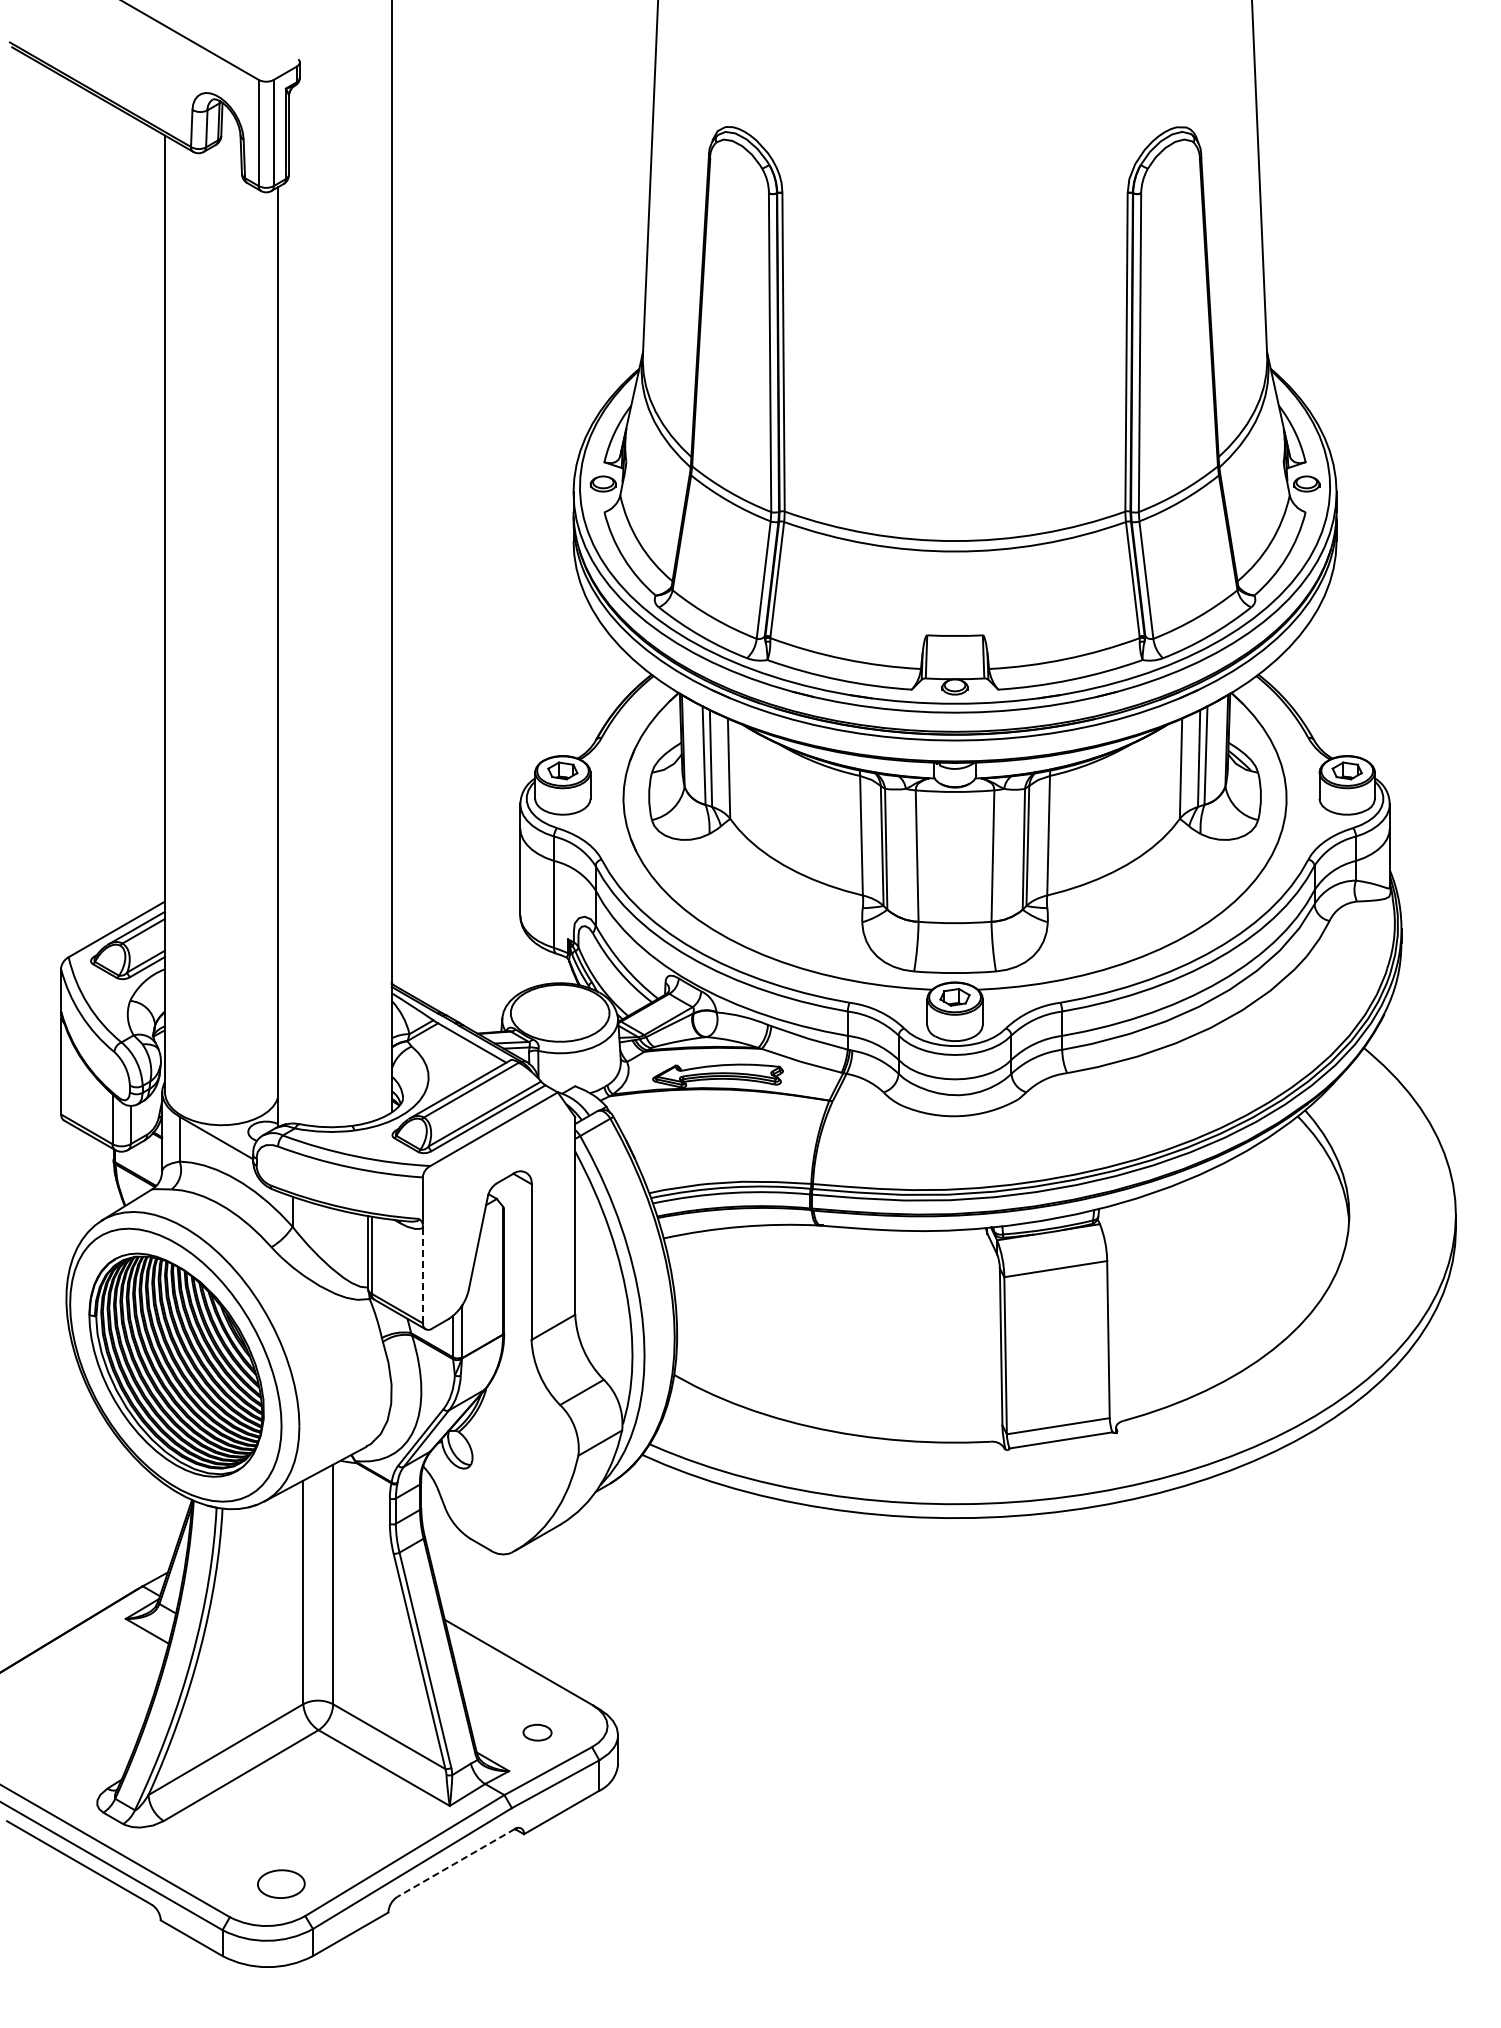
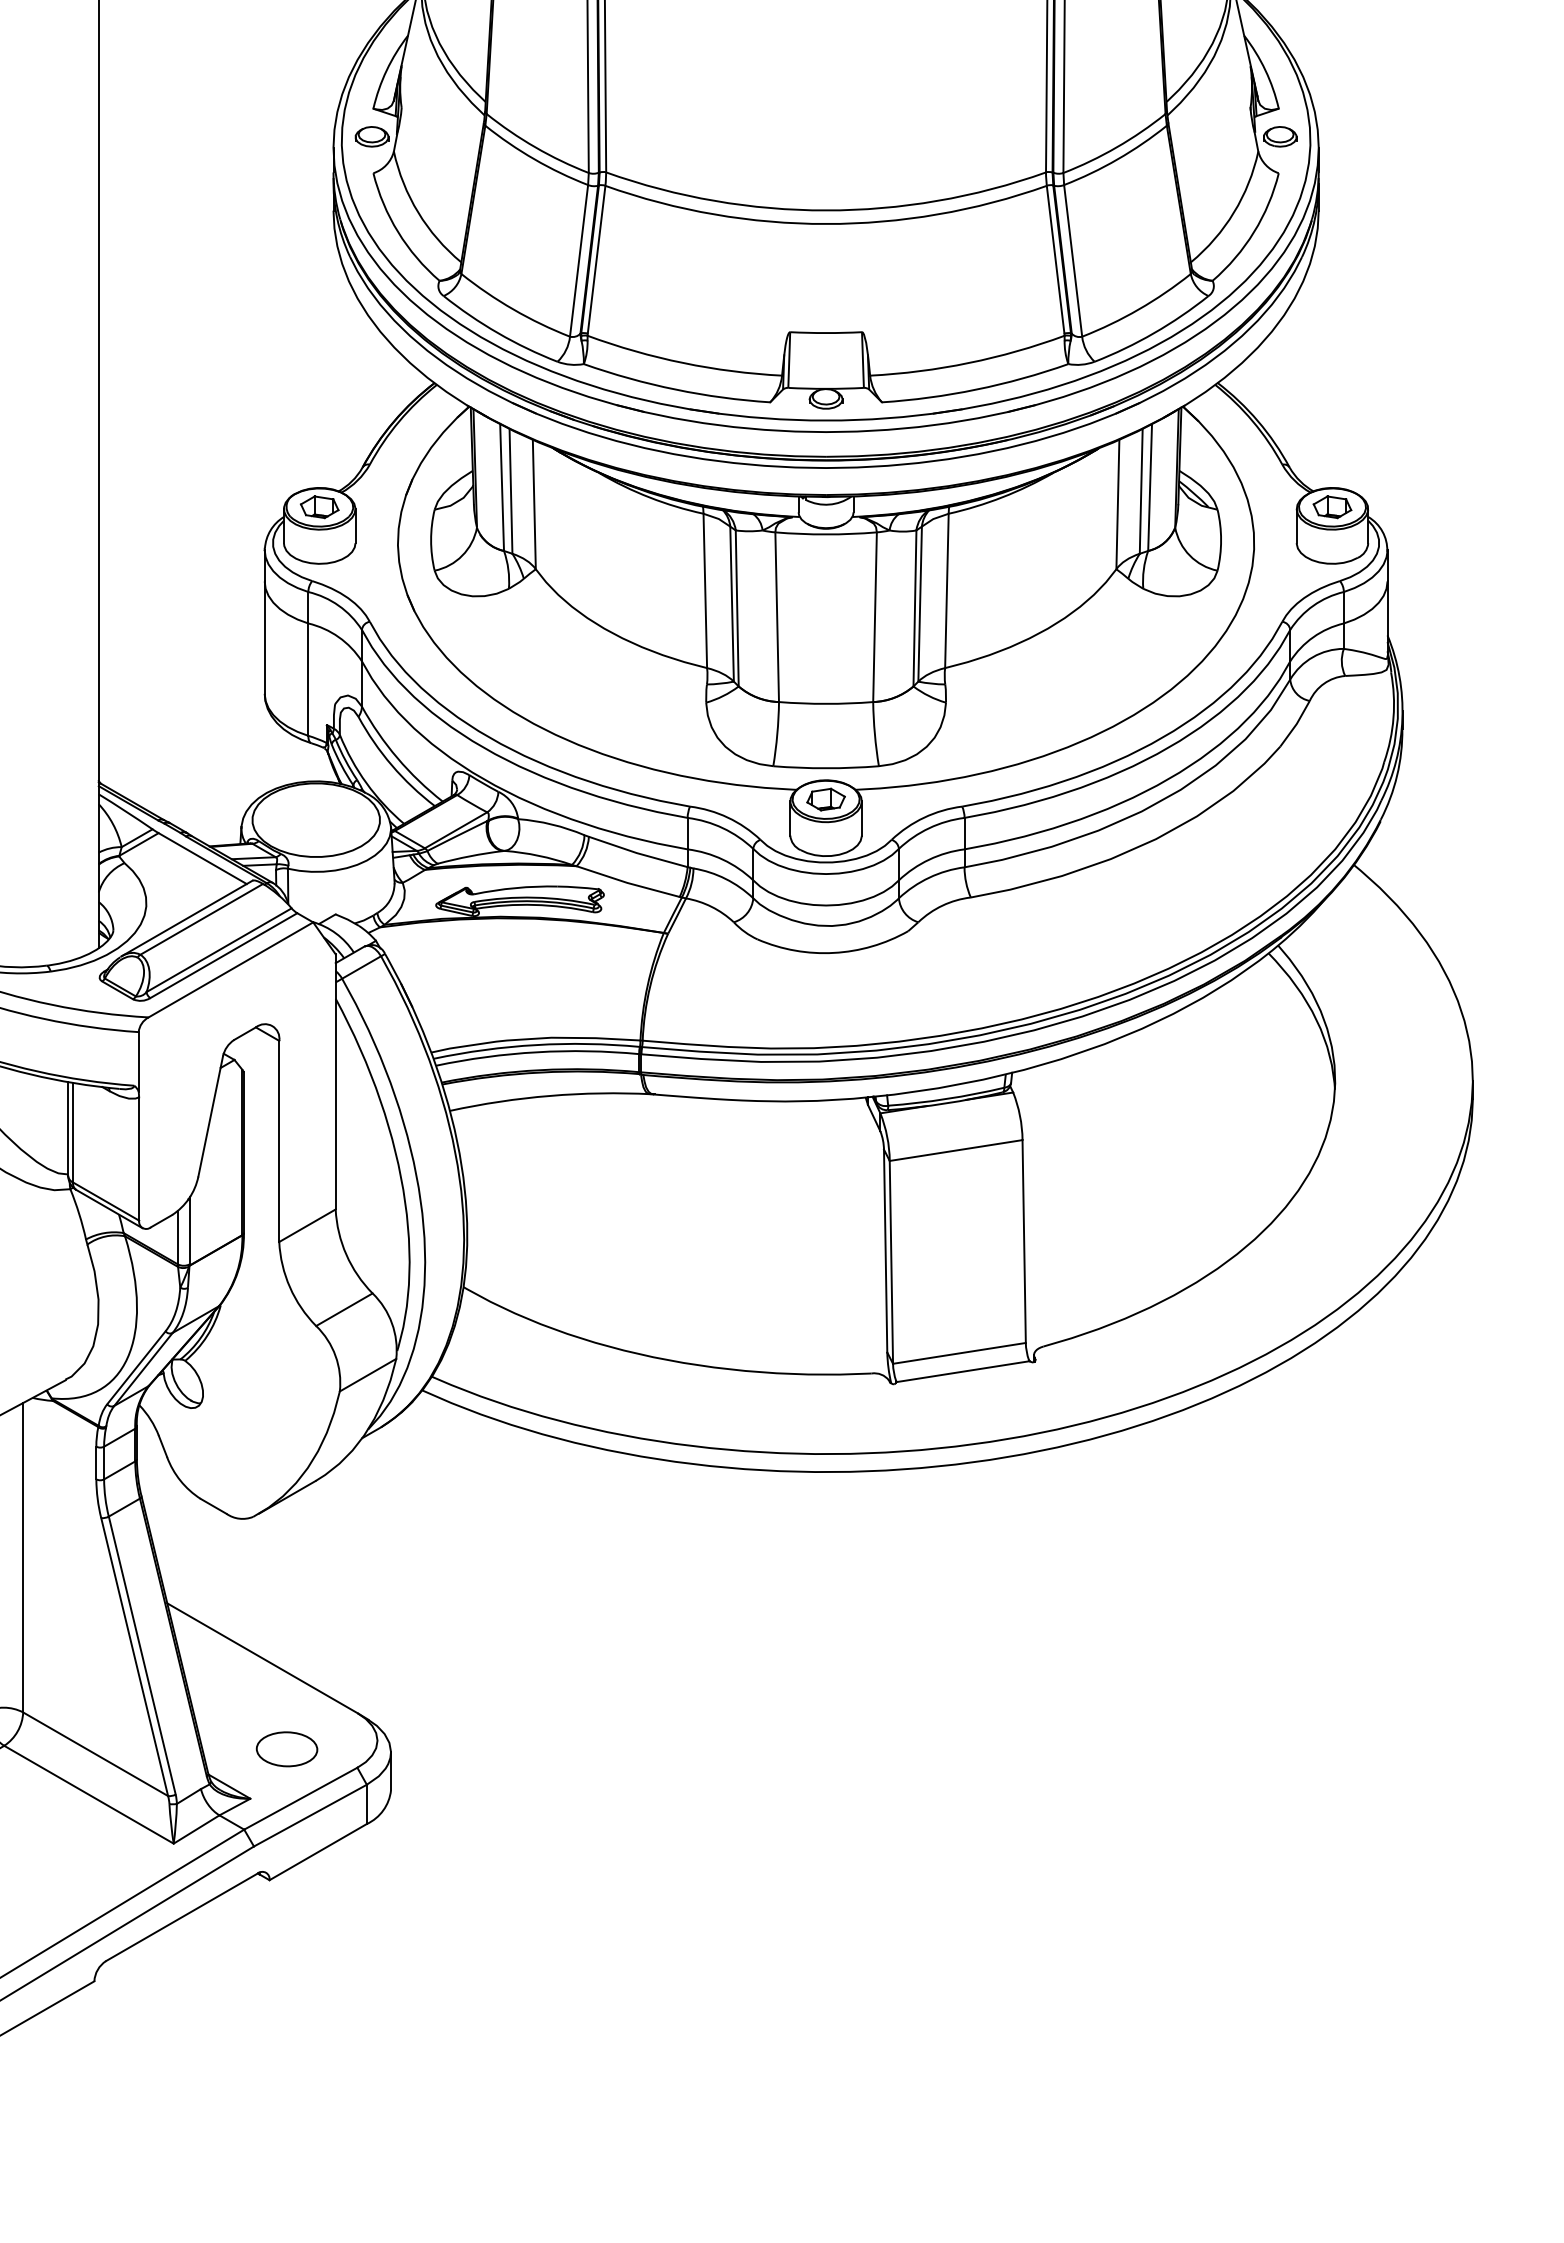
line: (423, 1275) -> (139, 1158), dashed -> solid
part: (537, 1732) -> (286, 1748), size x1.67
line: (456, 1862) -> (182, 1916), dashed -> solid

